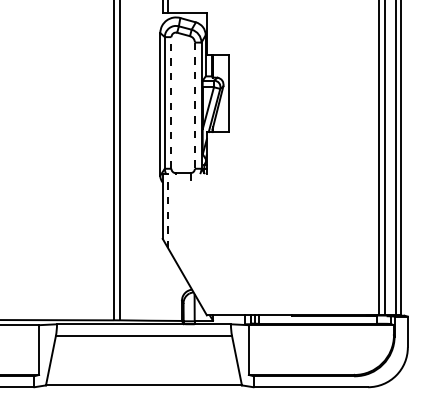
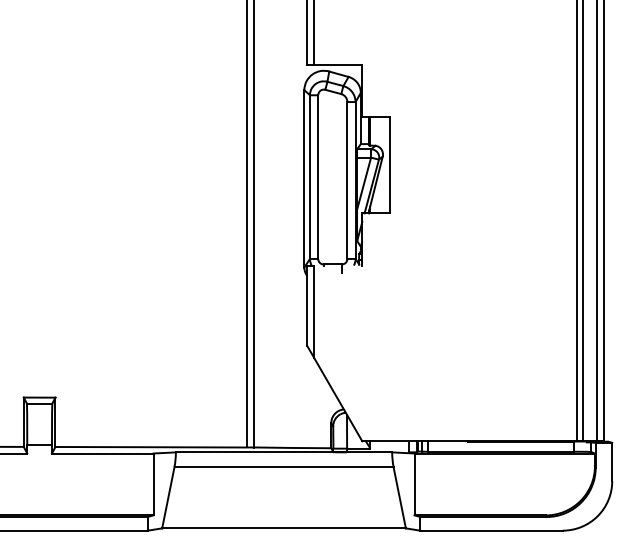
line: (171, 103) -> (318, 177), dashed -> solid
line: (195, 106) -> (347, 181), dashed -> solid
line: (168, 211) -> (314, 311), dashed -> solid

